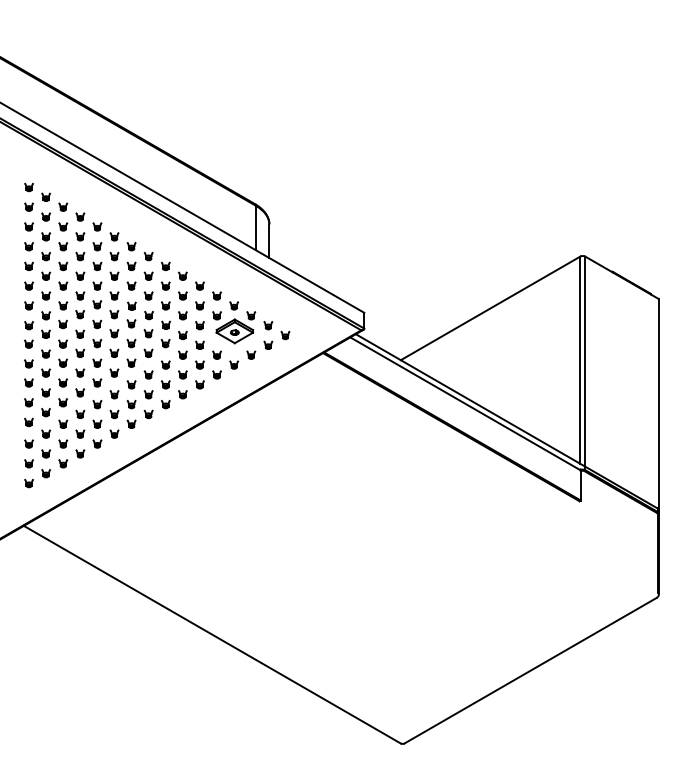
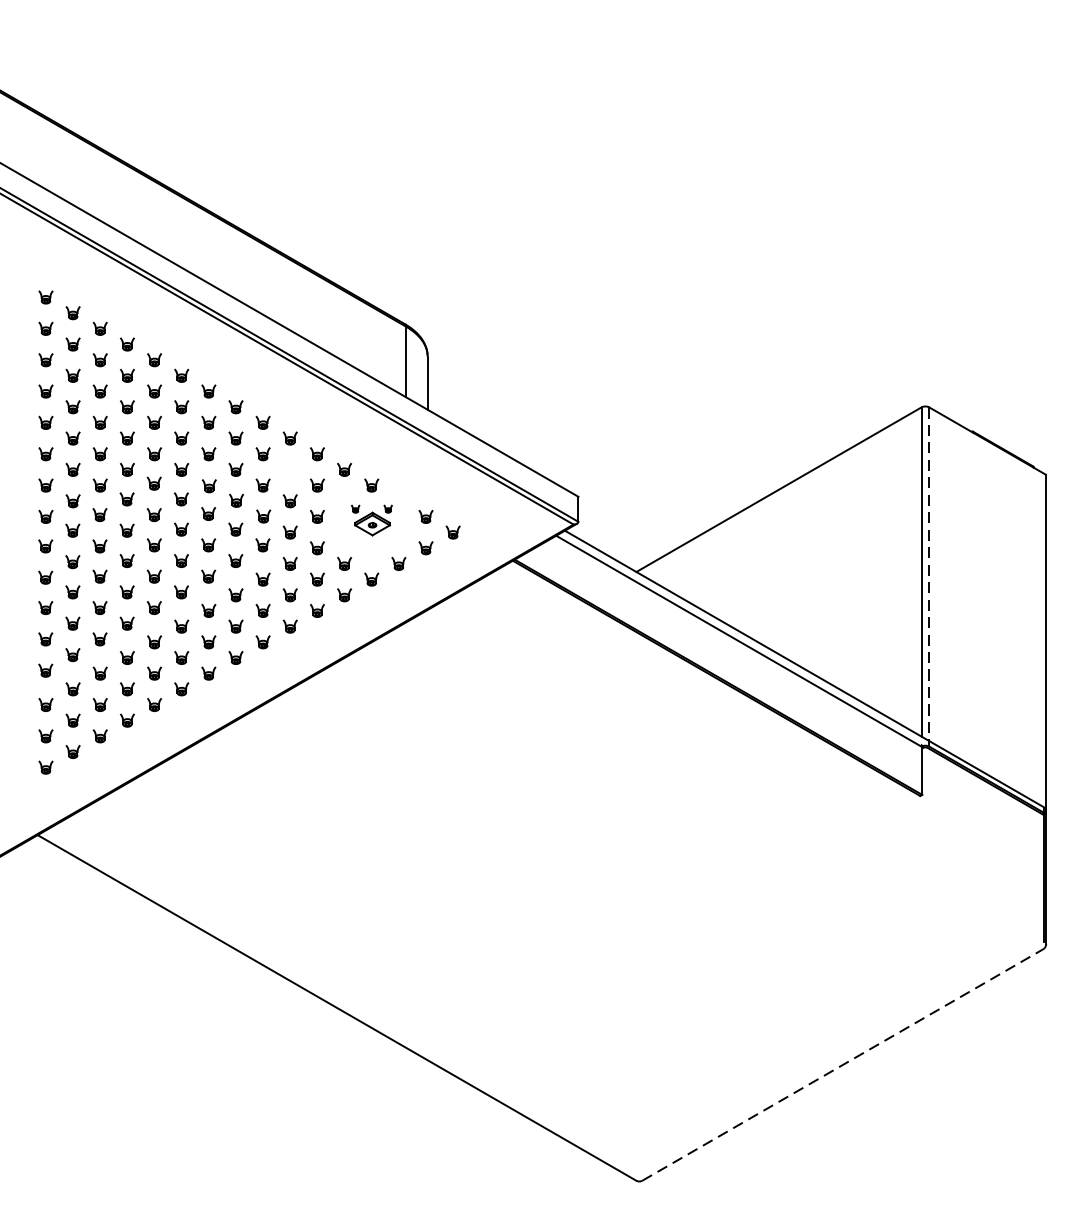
part: (182, 295) -> (289, 469), removed
part: (234, 327) -> (372, 520), size x0.6
line: (585, 363) -> (929, 577), solid -> dashed
line: (530, 670) -> (842, 1064), solid -> dashed

